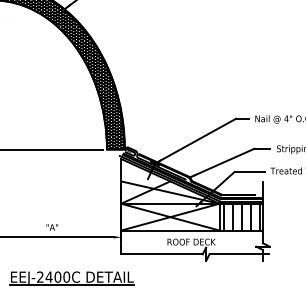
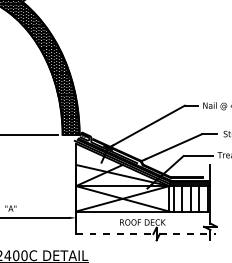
line: (161, 254) -> (114, 234), solid -> dashed
line: (239, 254) -> (188, 234), solid -> dashed

